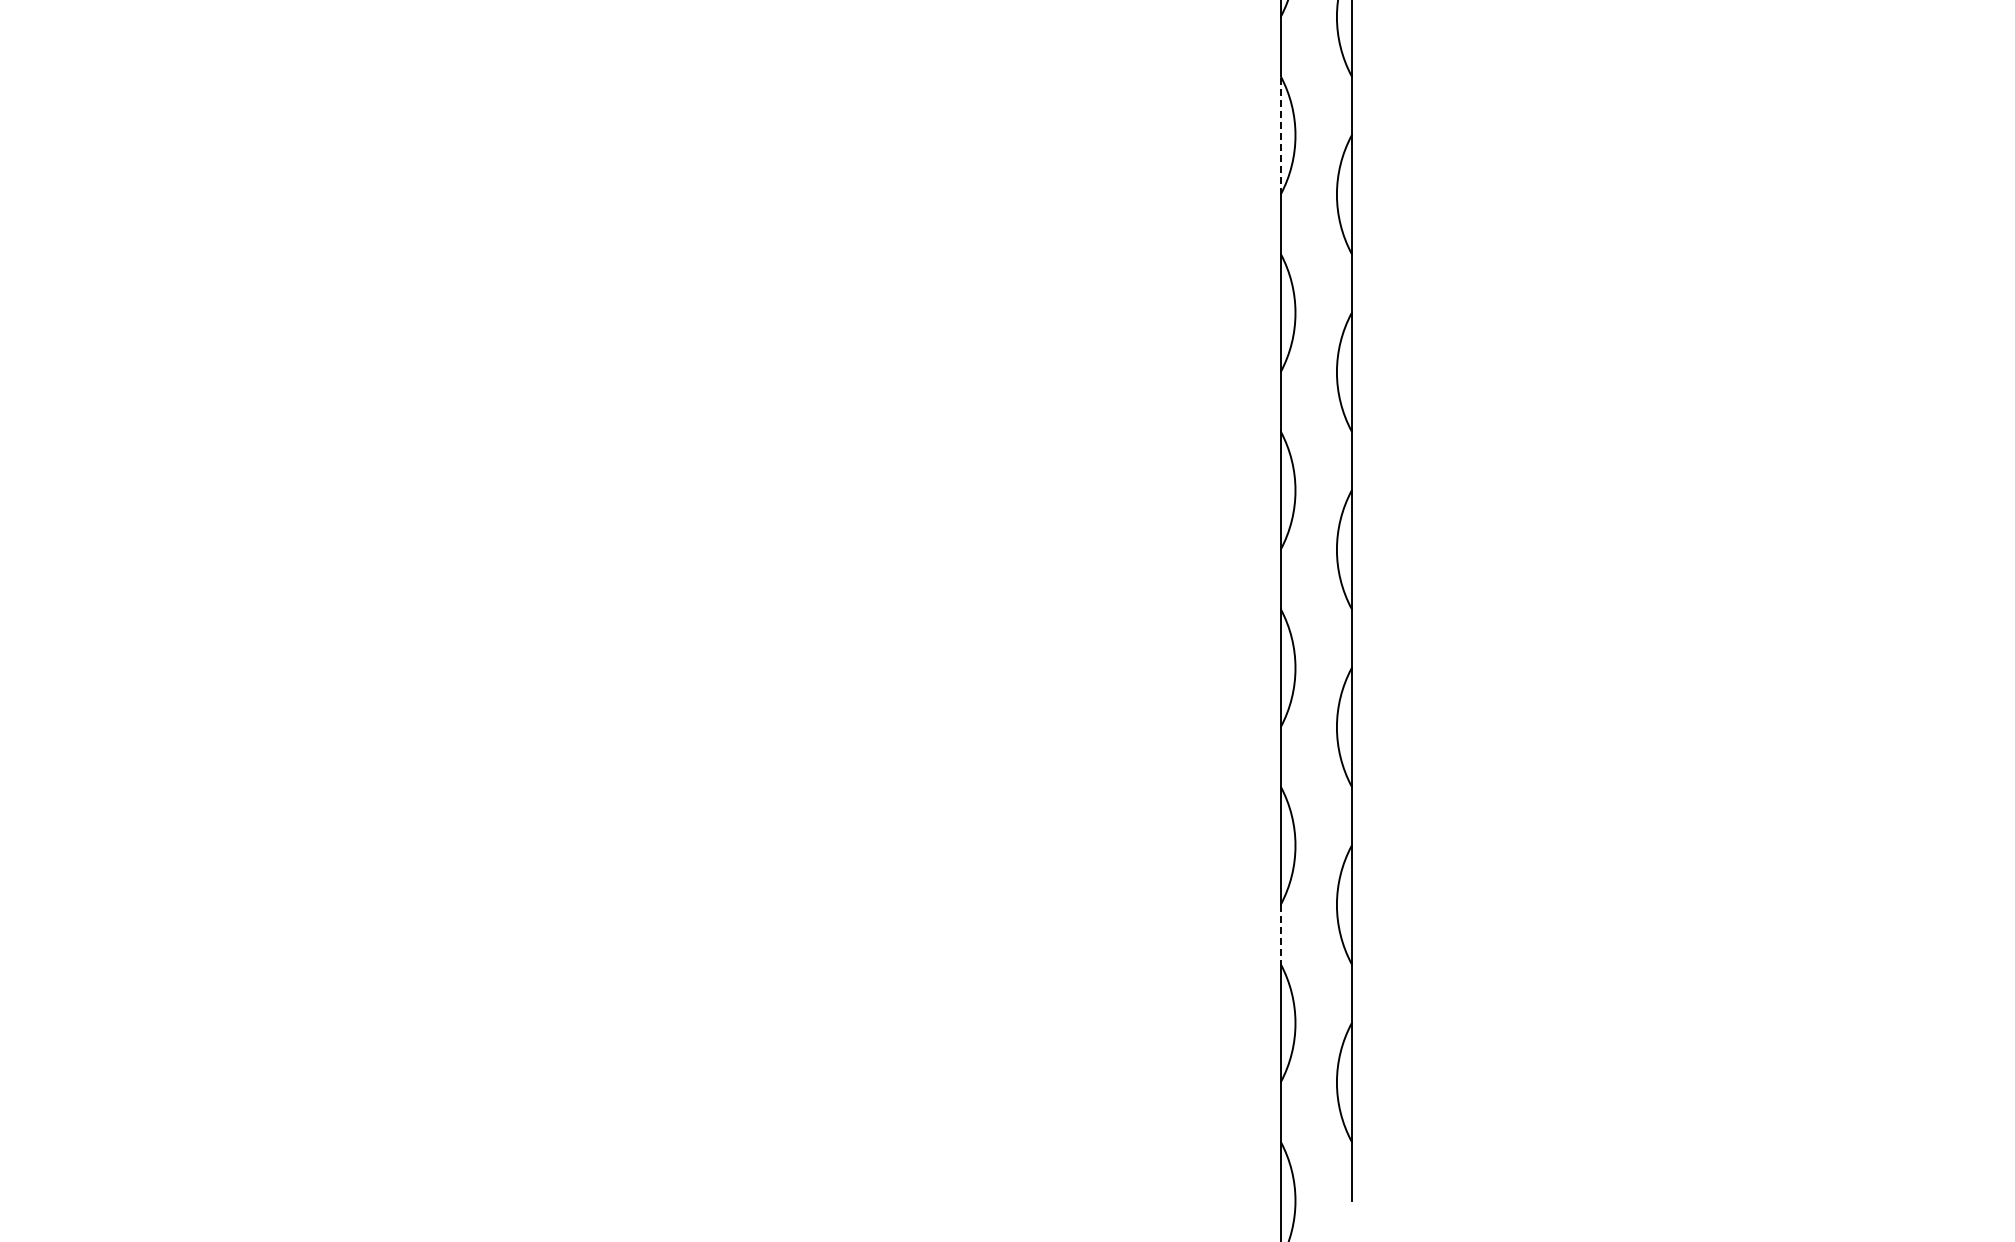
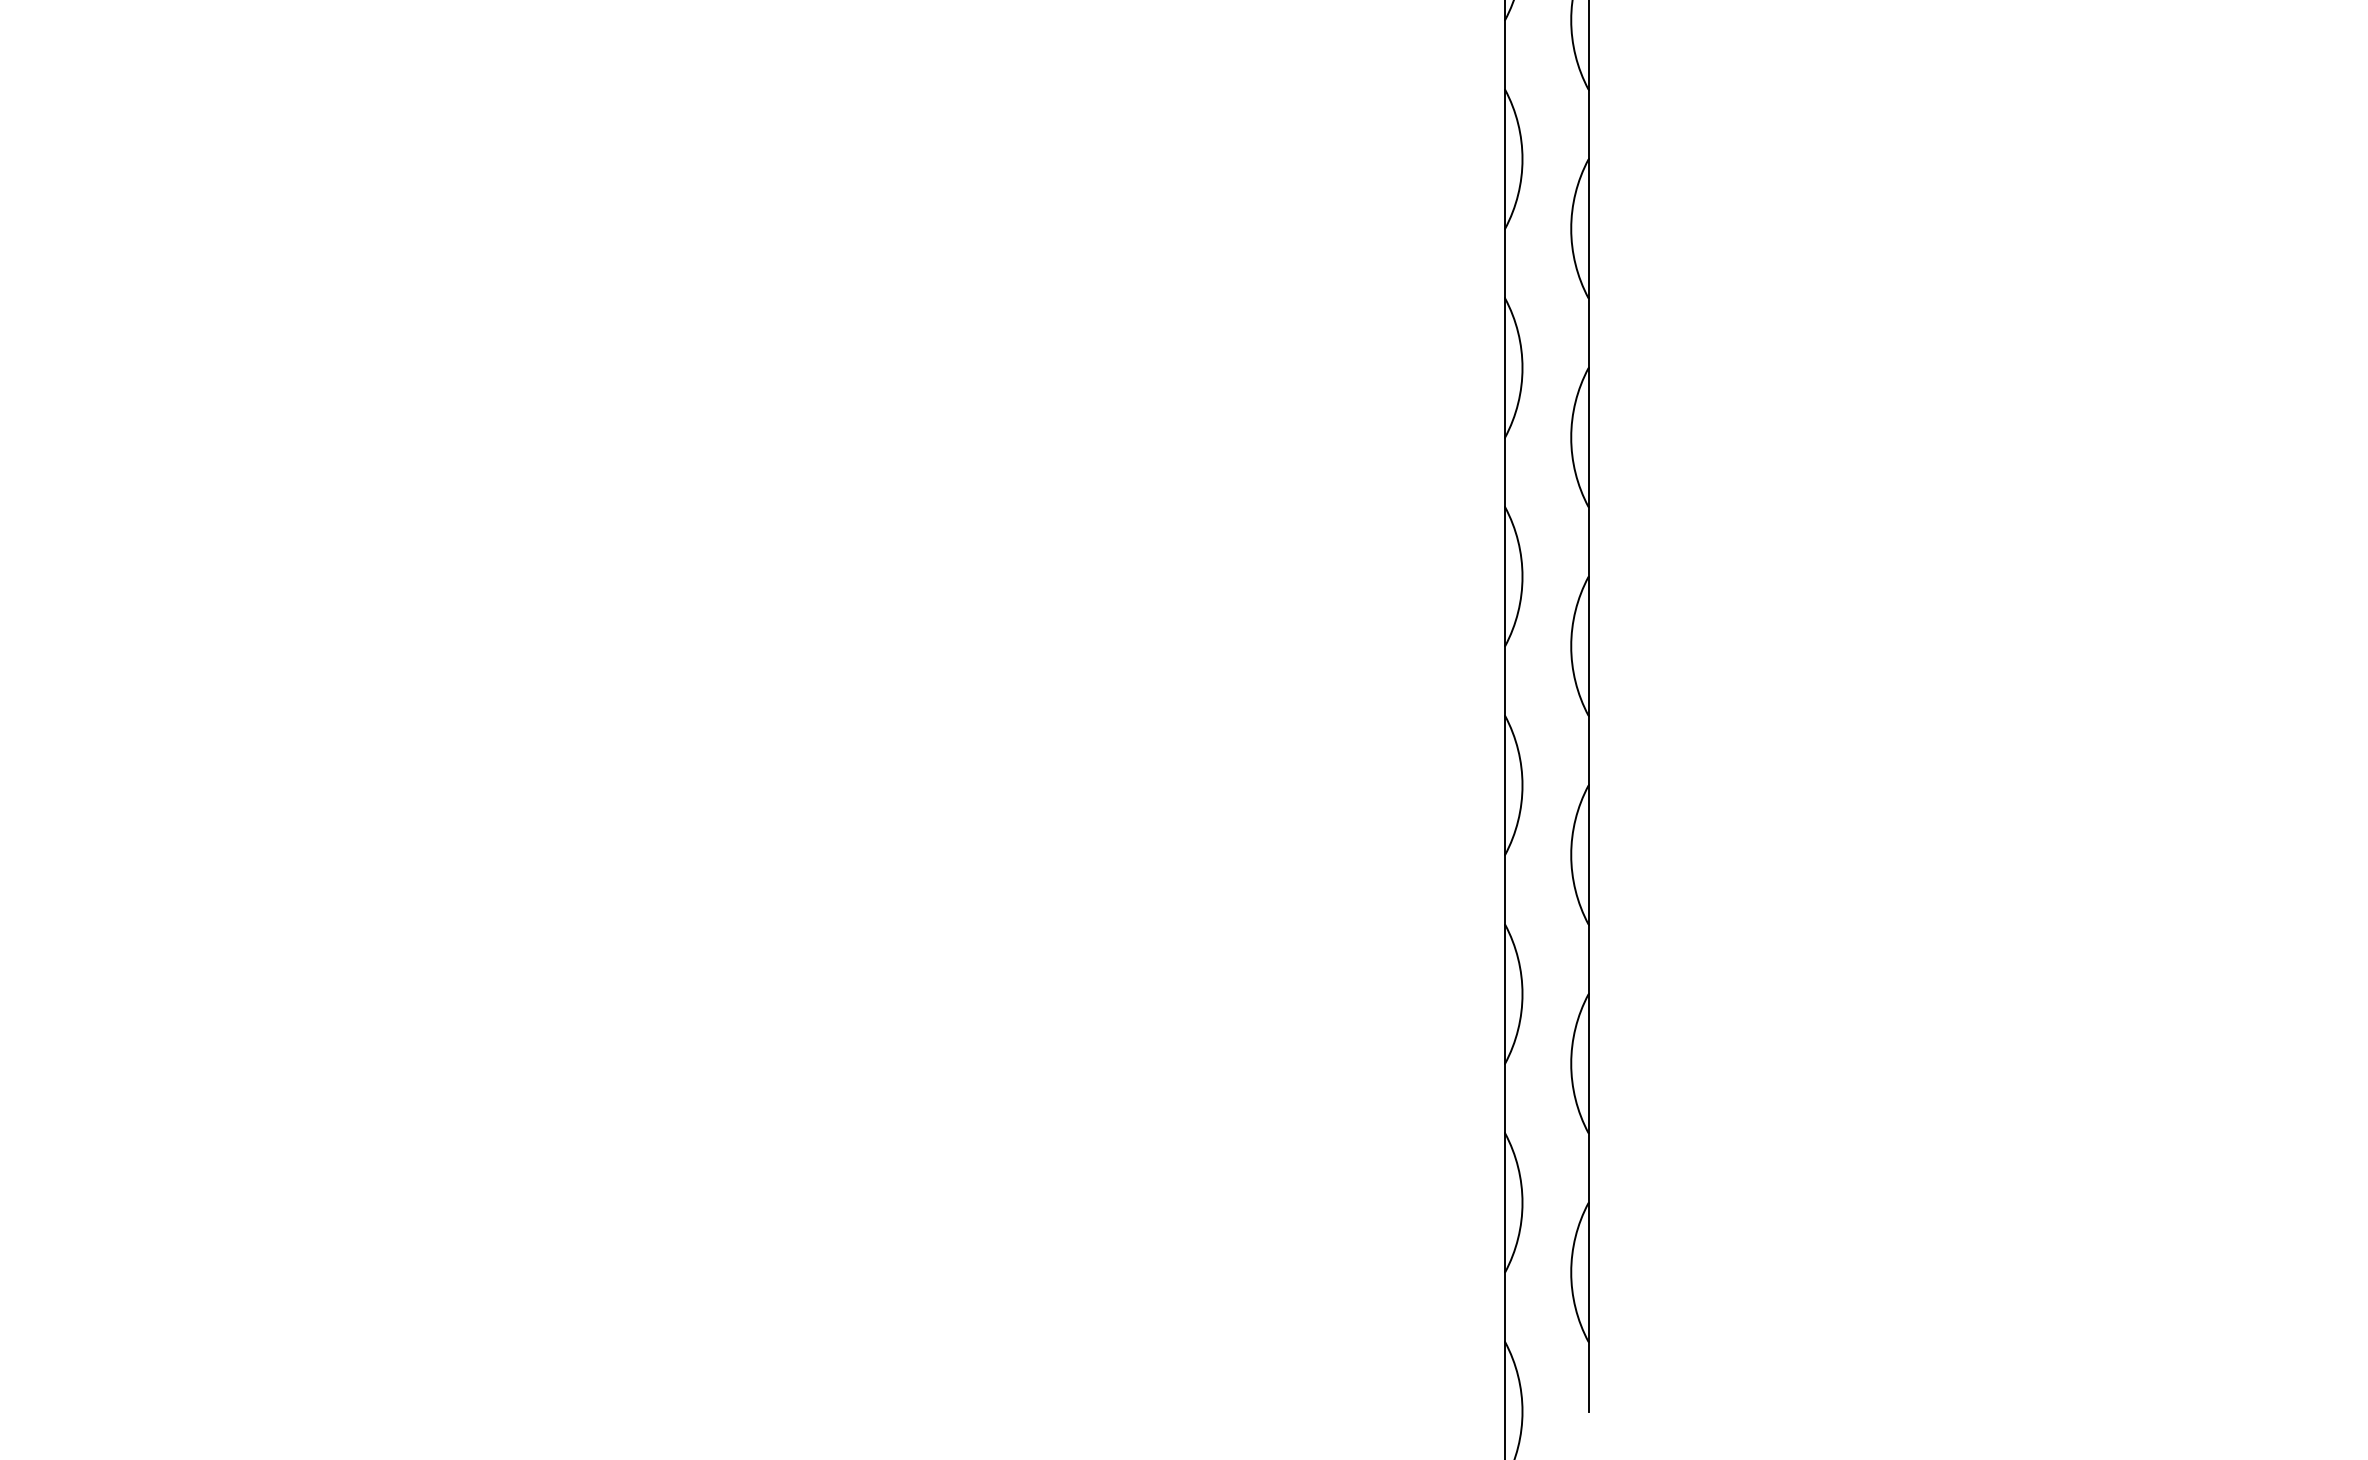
line: (1280, 134) -> (1504, 158), dashed -> solid
line: (1280, 934) -> (1504, 1098), dashed -> solid

